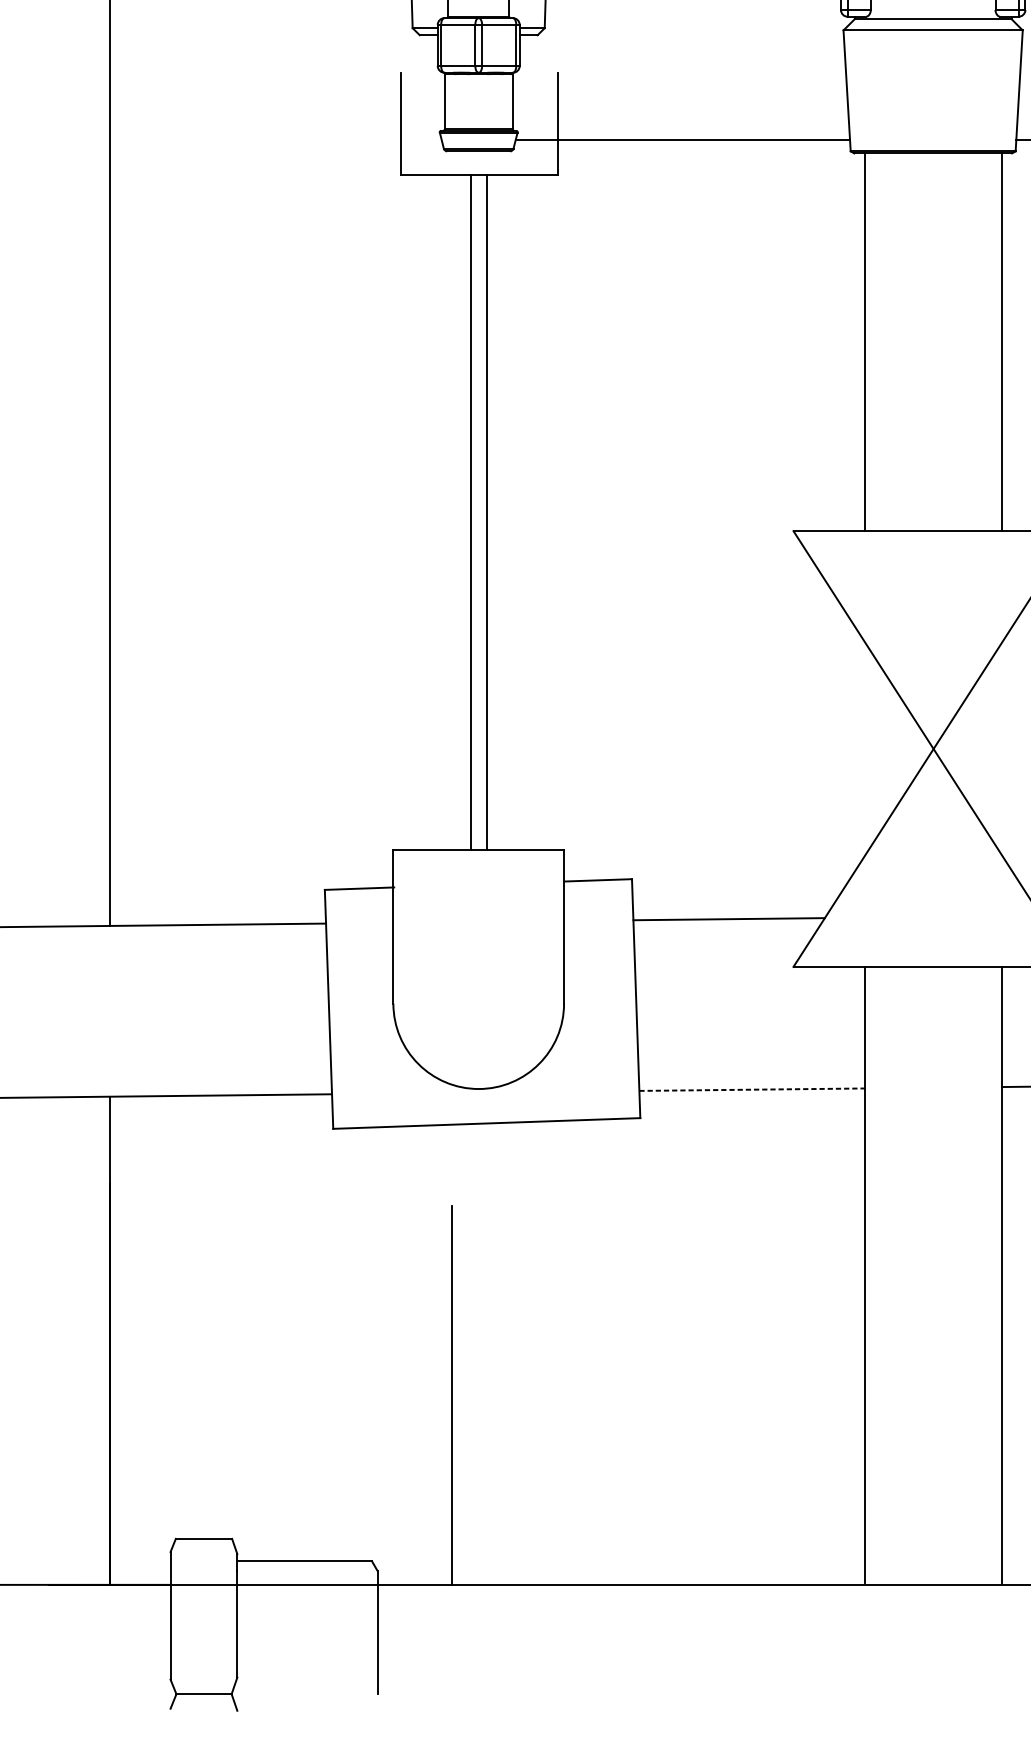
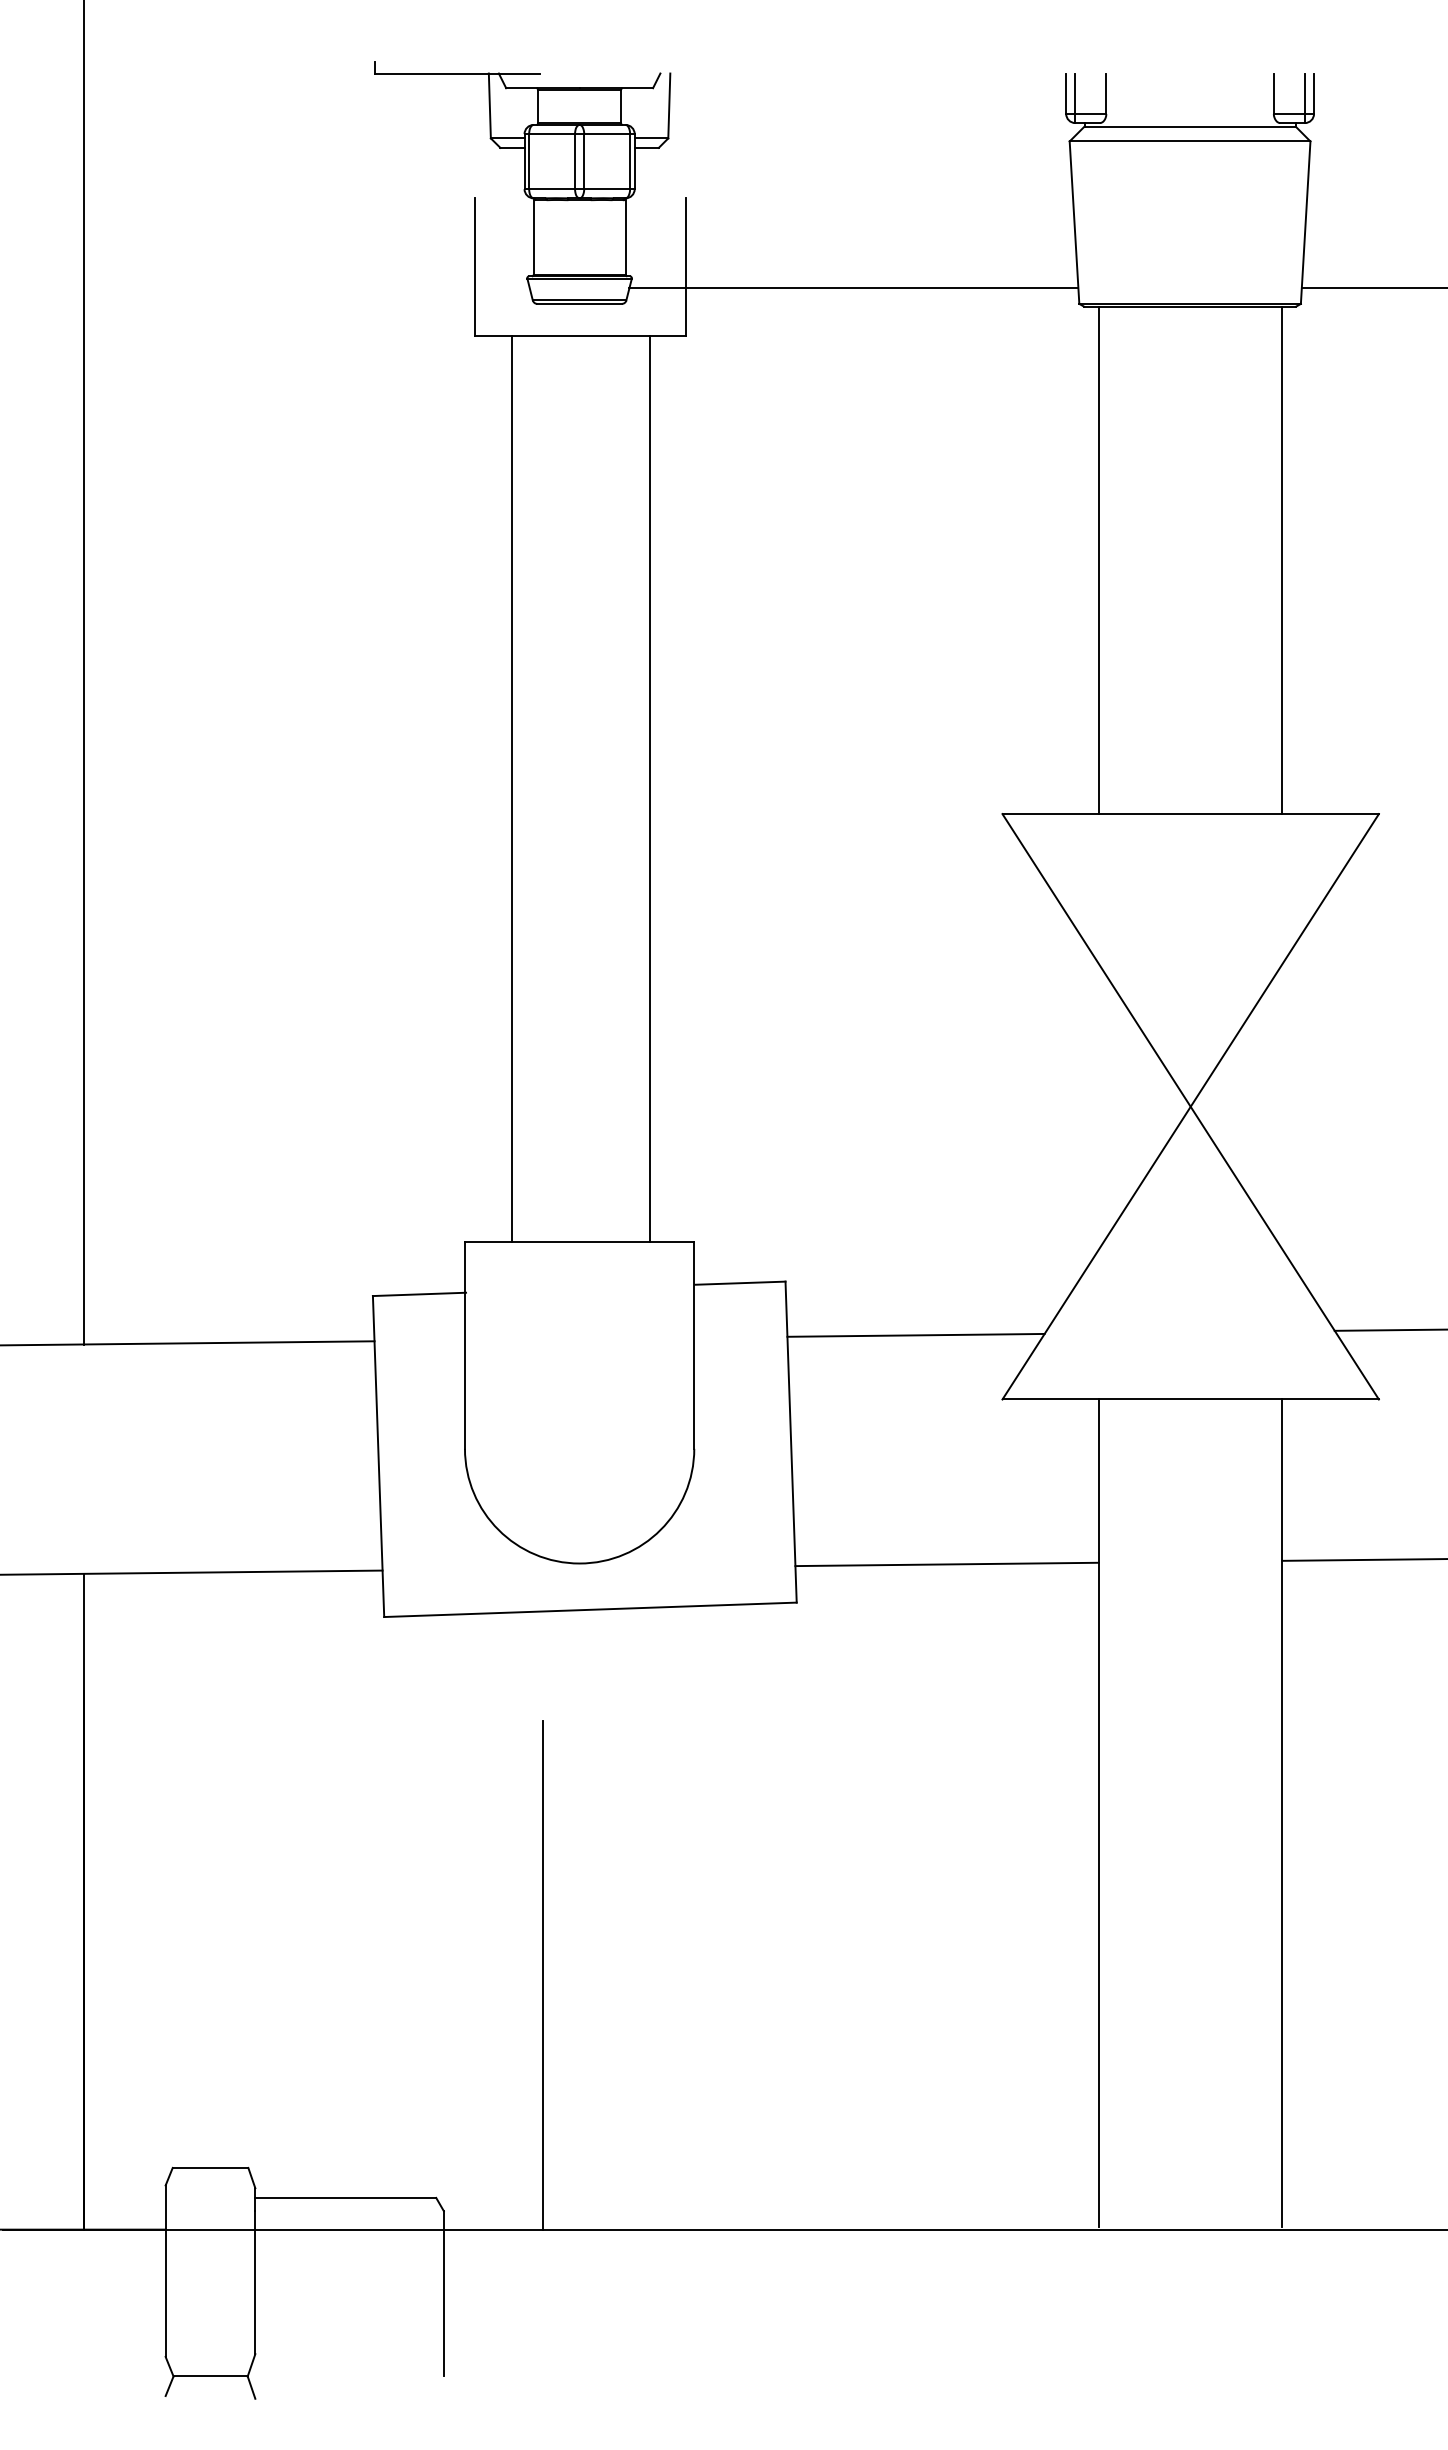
line: (470, 512) -> (511, 788), moved
line: (486, 512) -> (649, 788), moved
line: (752, 1089) -> (947, 1564), dashed -> solid

